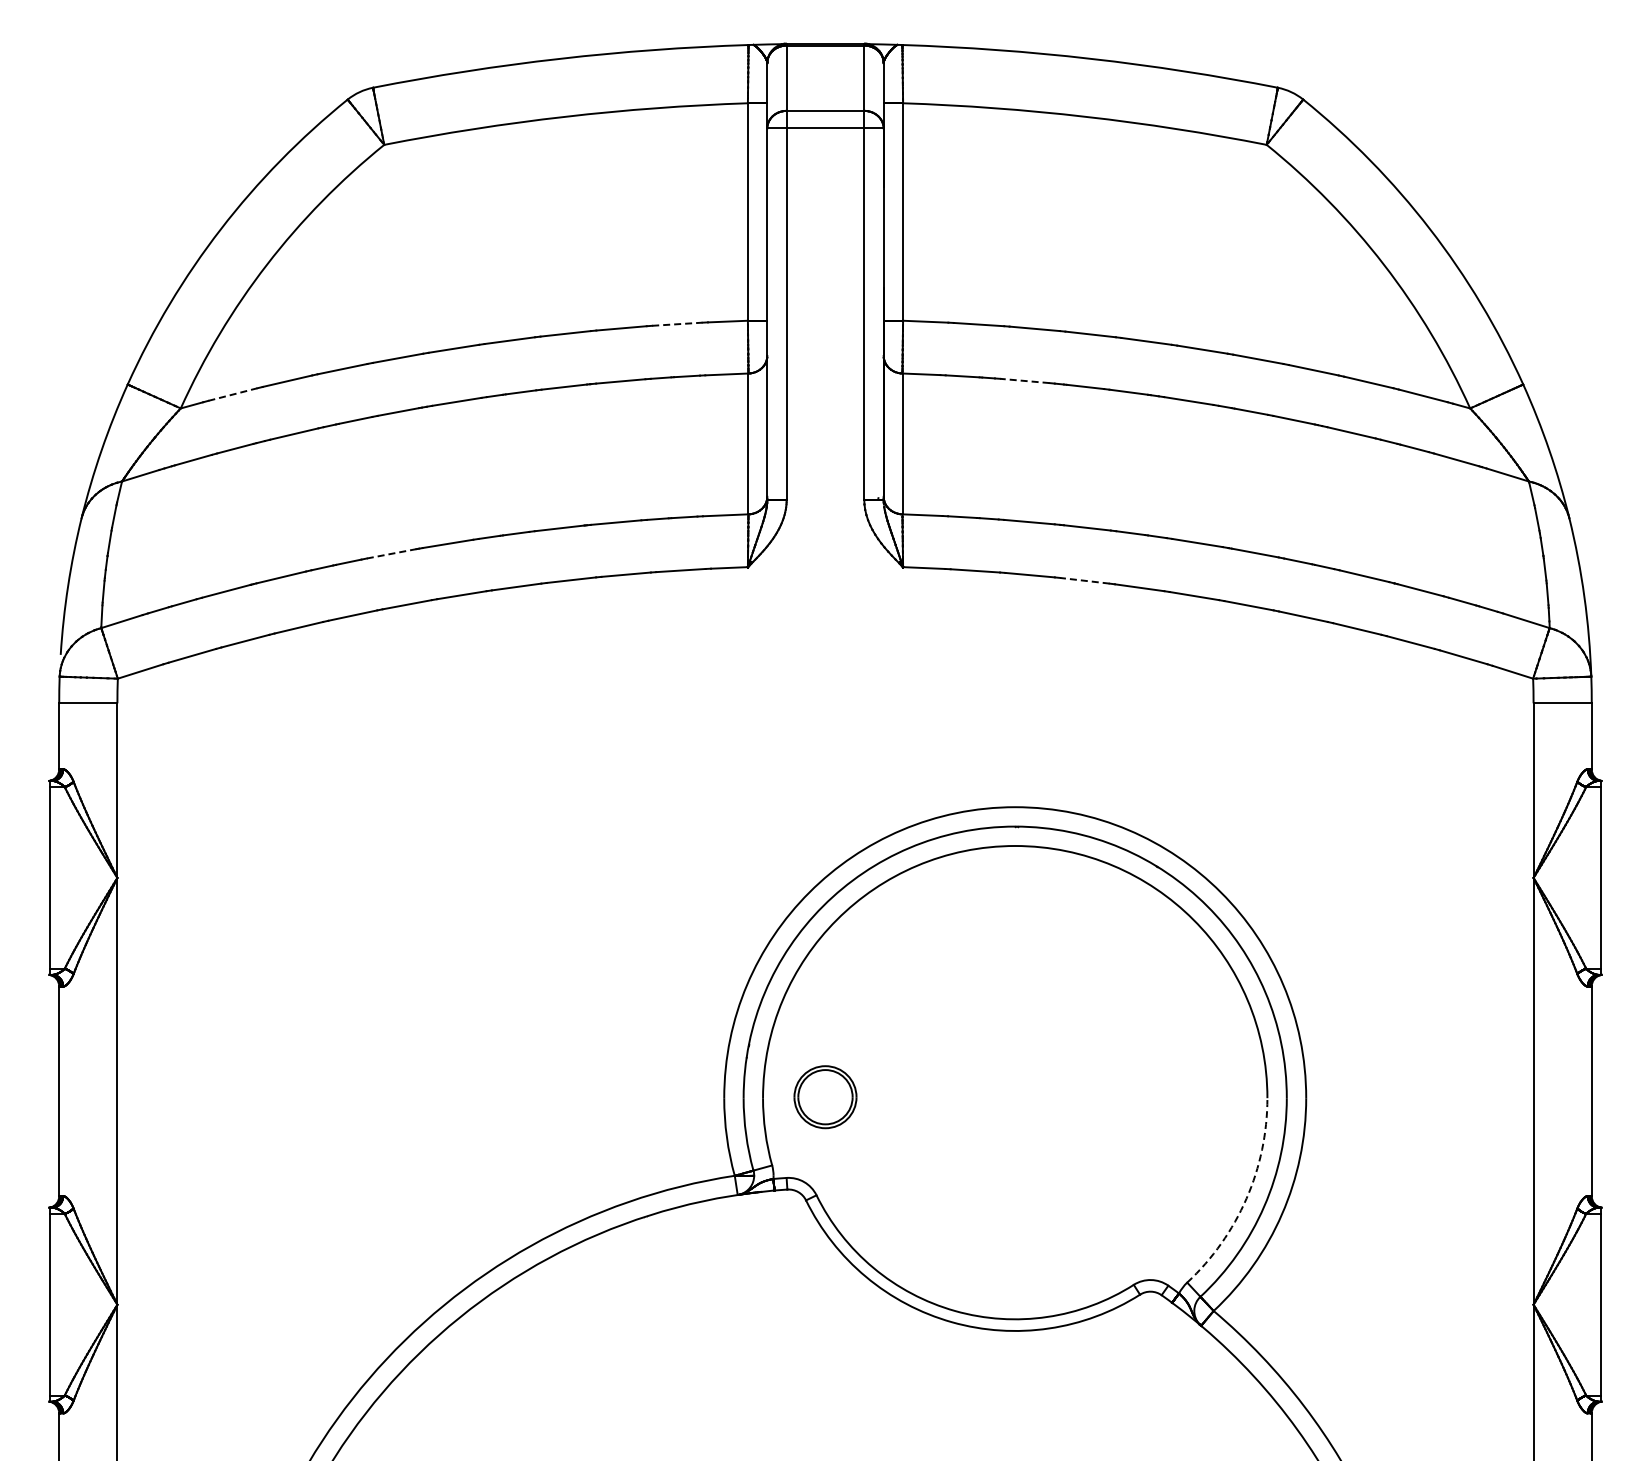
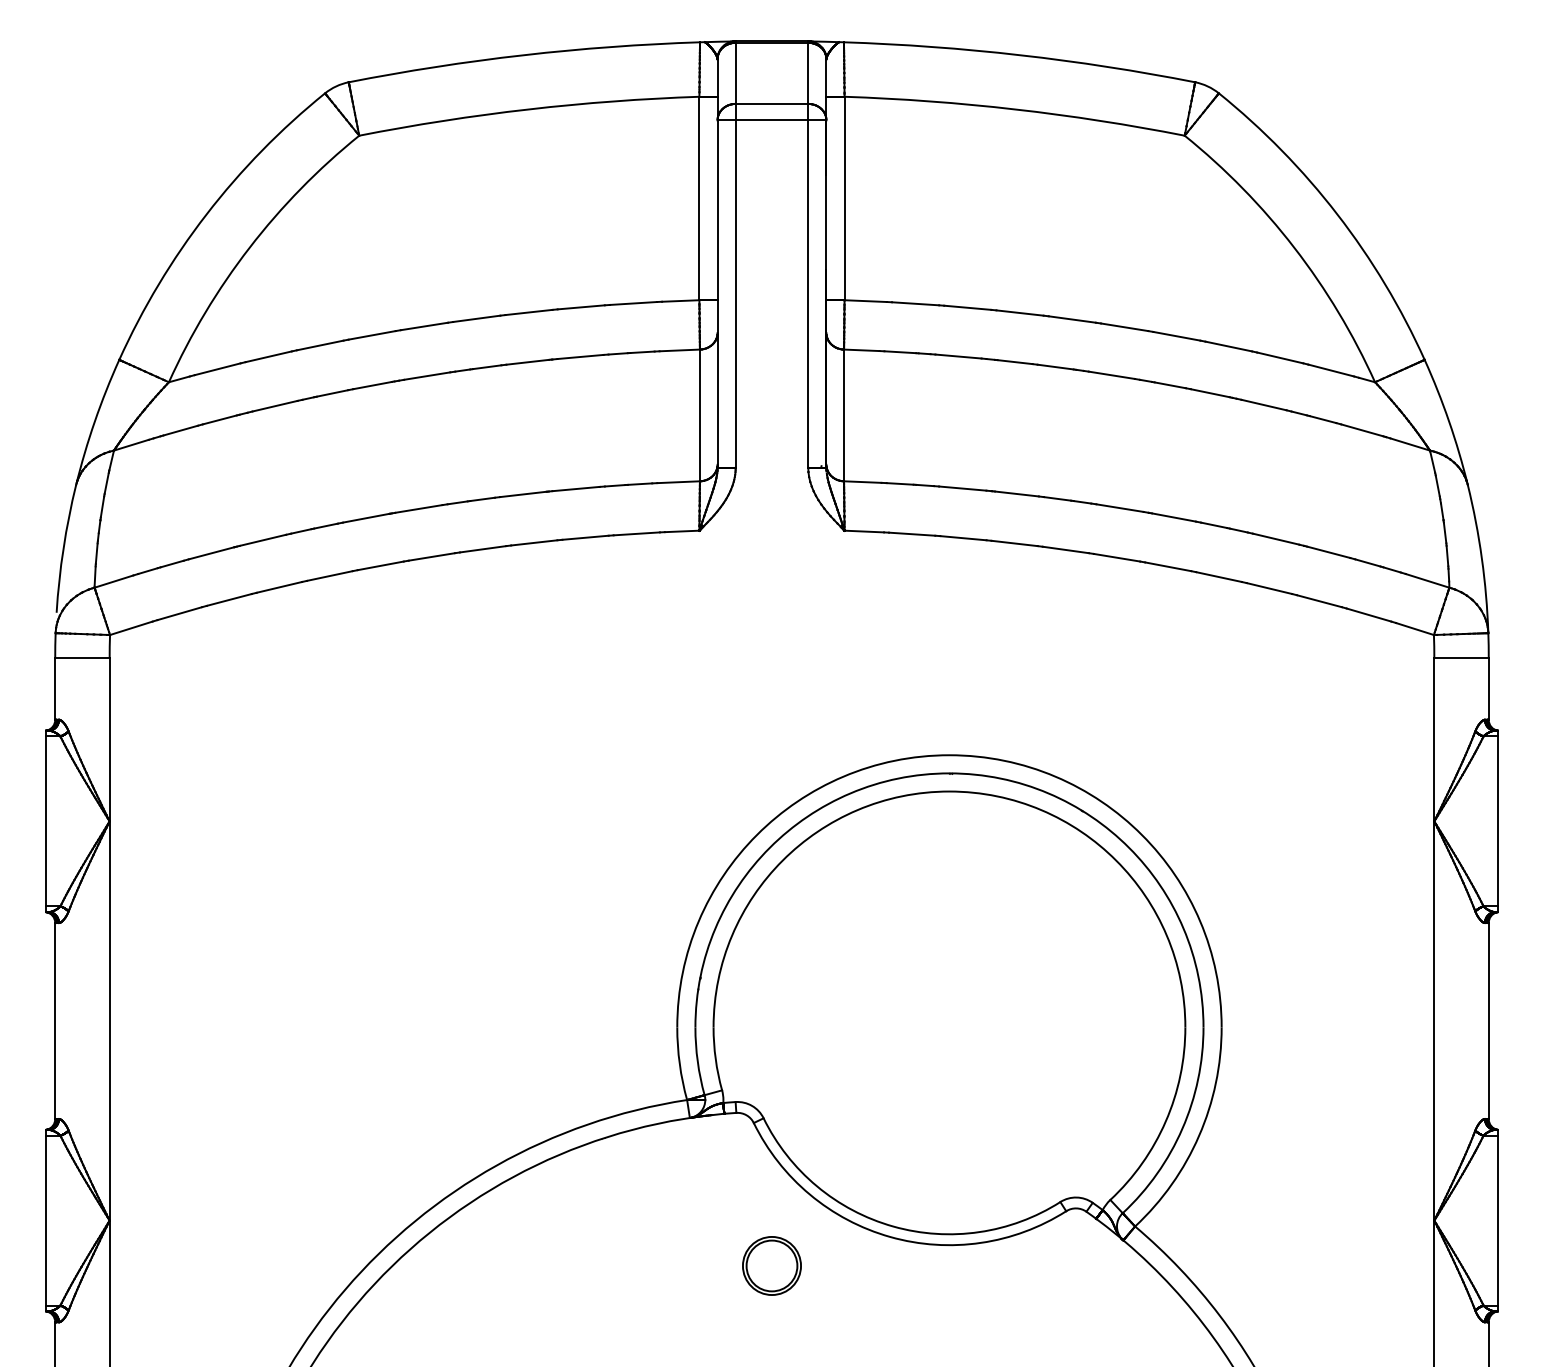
line: (677, 324) -> (633, 303), dashed -> solid
line: (1024, 380) -> (958, 356), dashed -> solid
line: (233, 394) -> (218, 369), dashed -> solid
line: (392, 553) -> (366, 517), dashed -> solid
line: (1084, 580) -> (1014, 543), dashed -> solid
part: (825, 1097) -> (772, 1266), moved
arc: (1246, 1198) -> (1165, 1121), dashed -> solid

